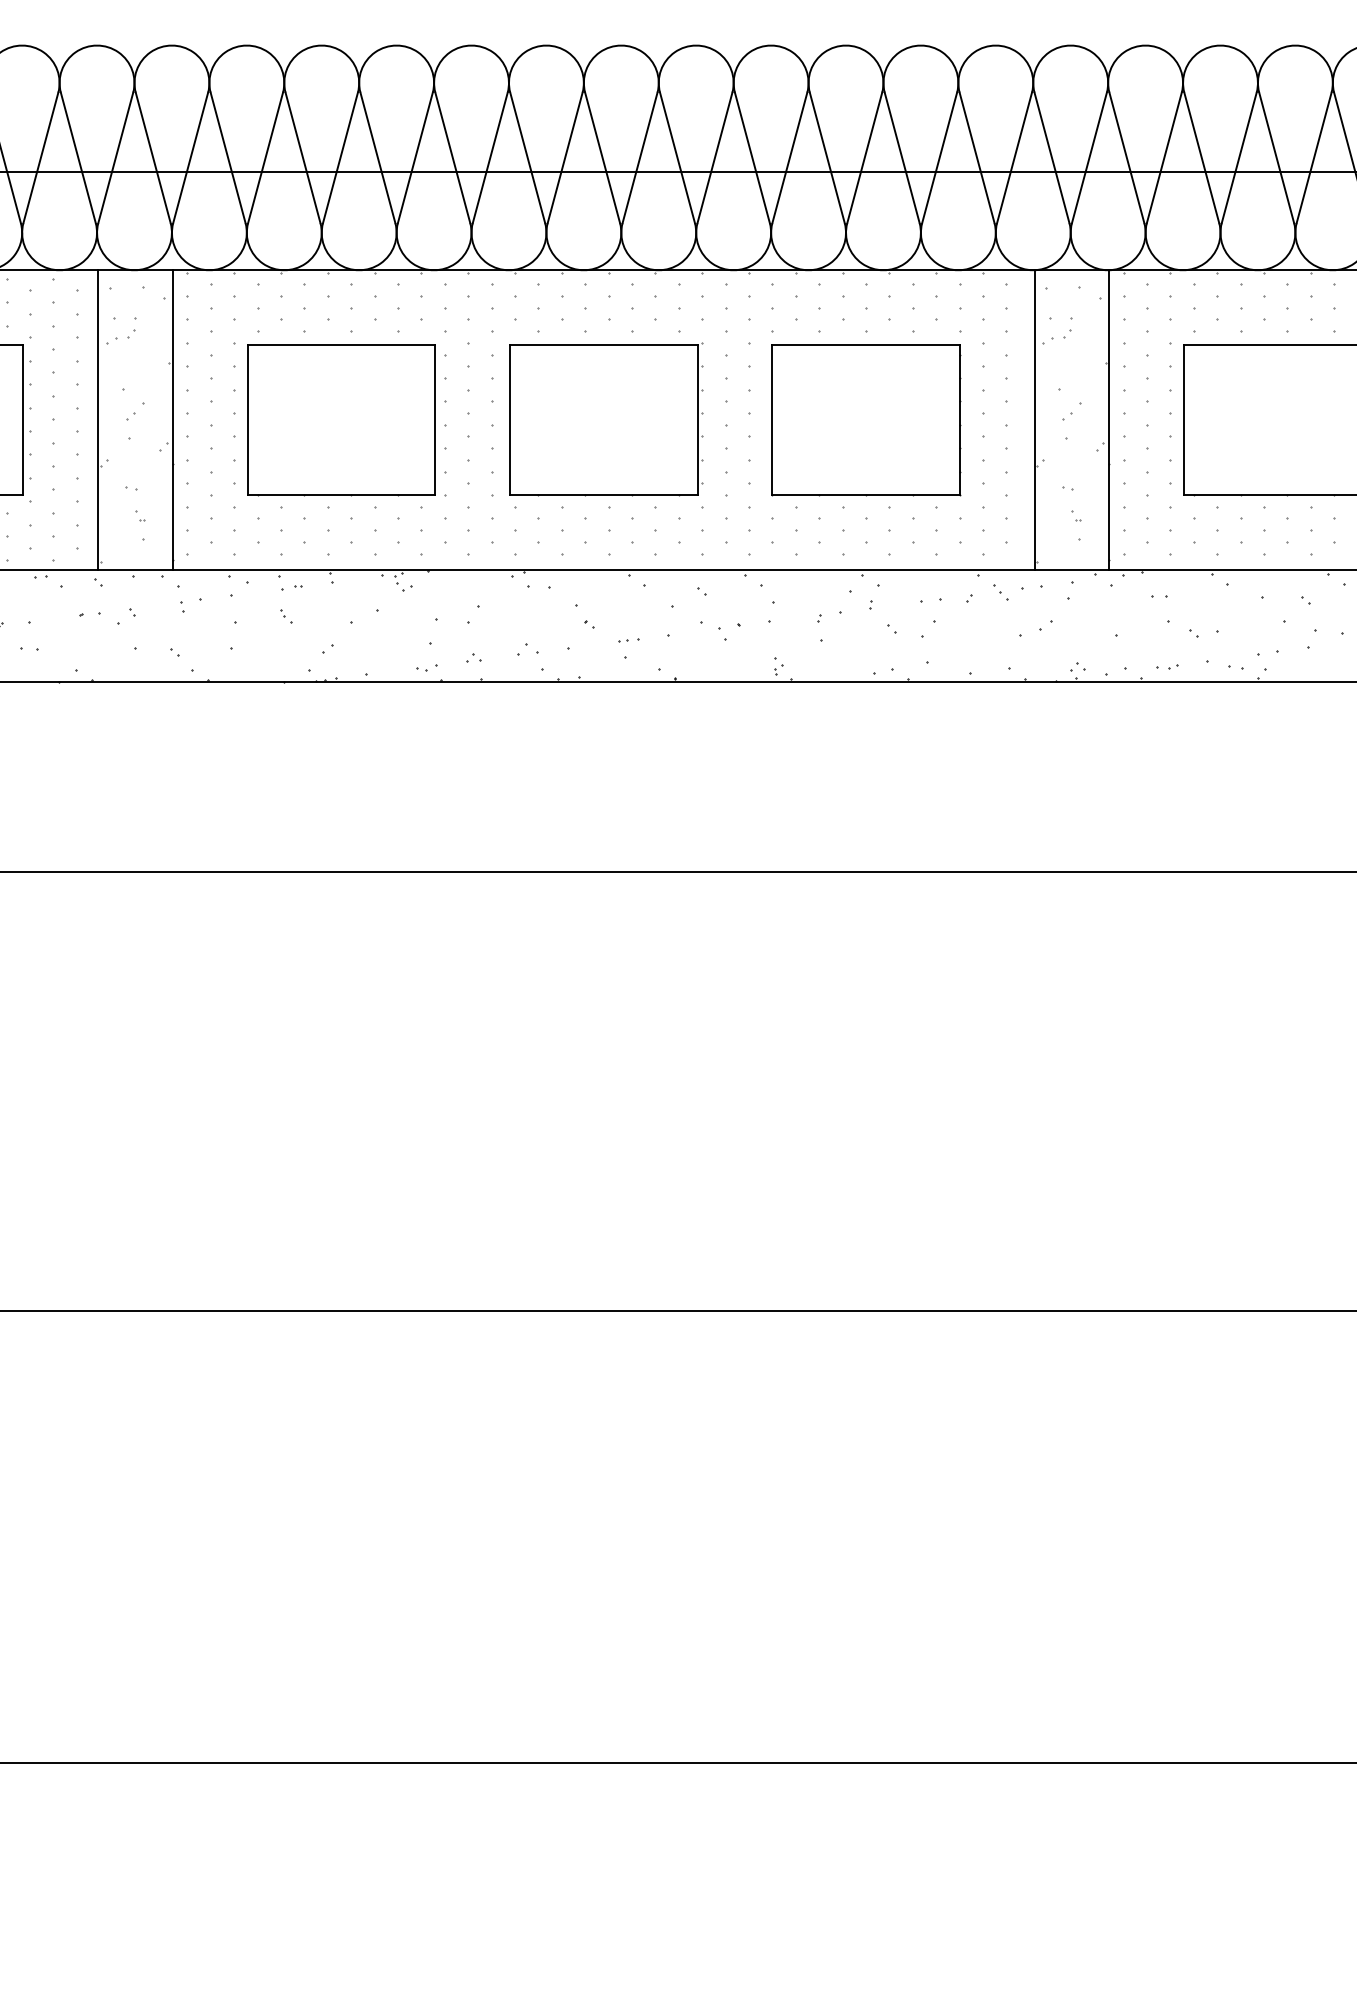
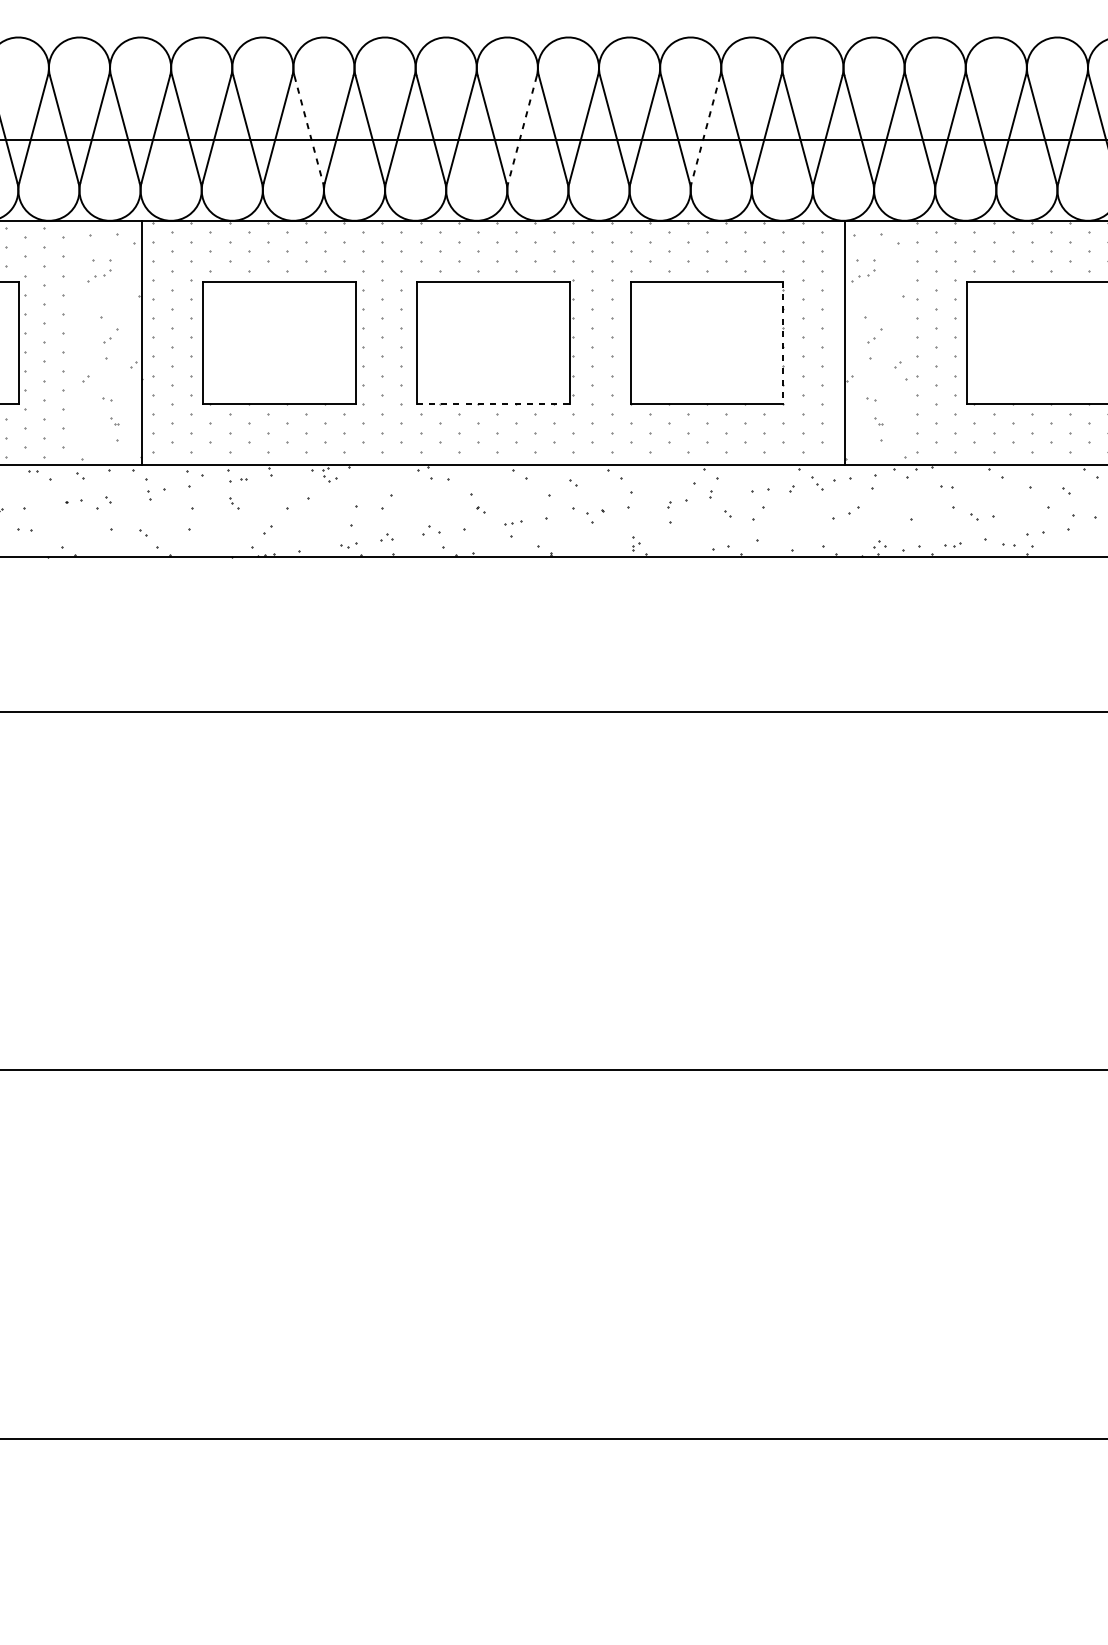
line: (377, 157) -> (308, 128), solid -> dashed
line: (640, 157) -> (522, 128), solid -> dashed
line: (864, 157) -> (705, 128), solid -> dashed
line: (98, 419) -> (80, 342), removed
line: (1109, 419) -> (905, 342), removed
line: (959, 420) -> (783, 343), solid -> dashed
line: (603, 494) -> (492, 403), solid -> dashed

